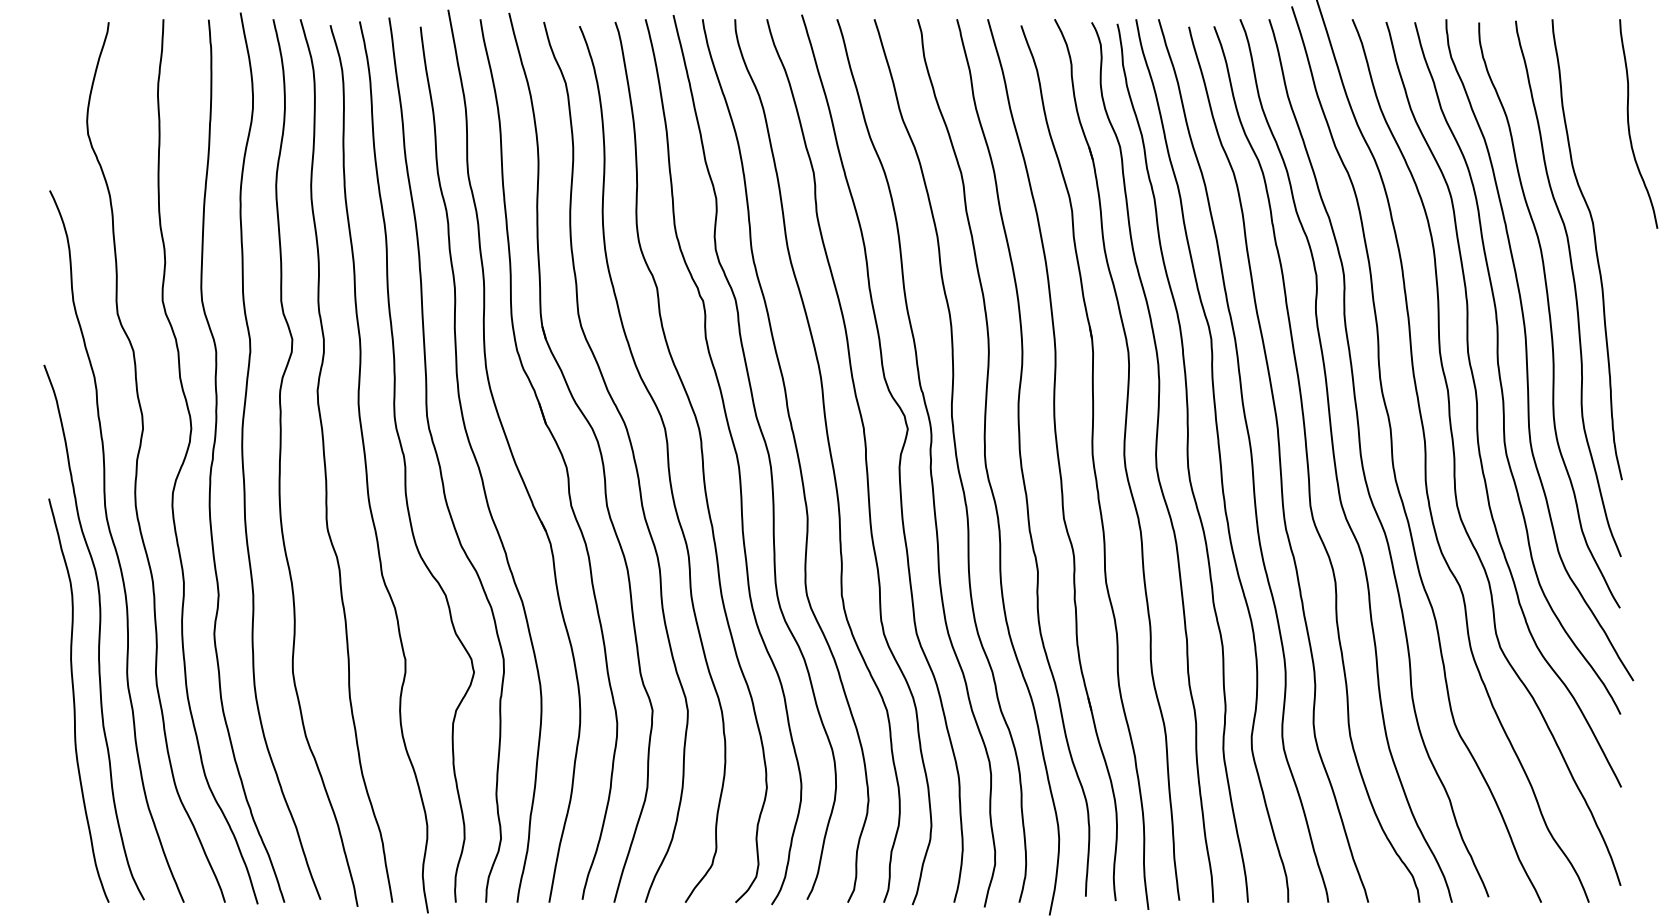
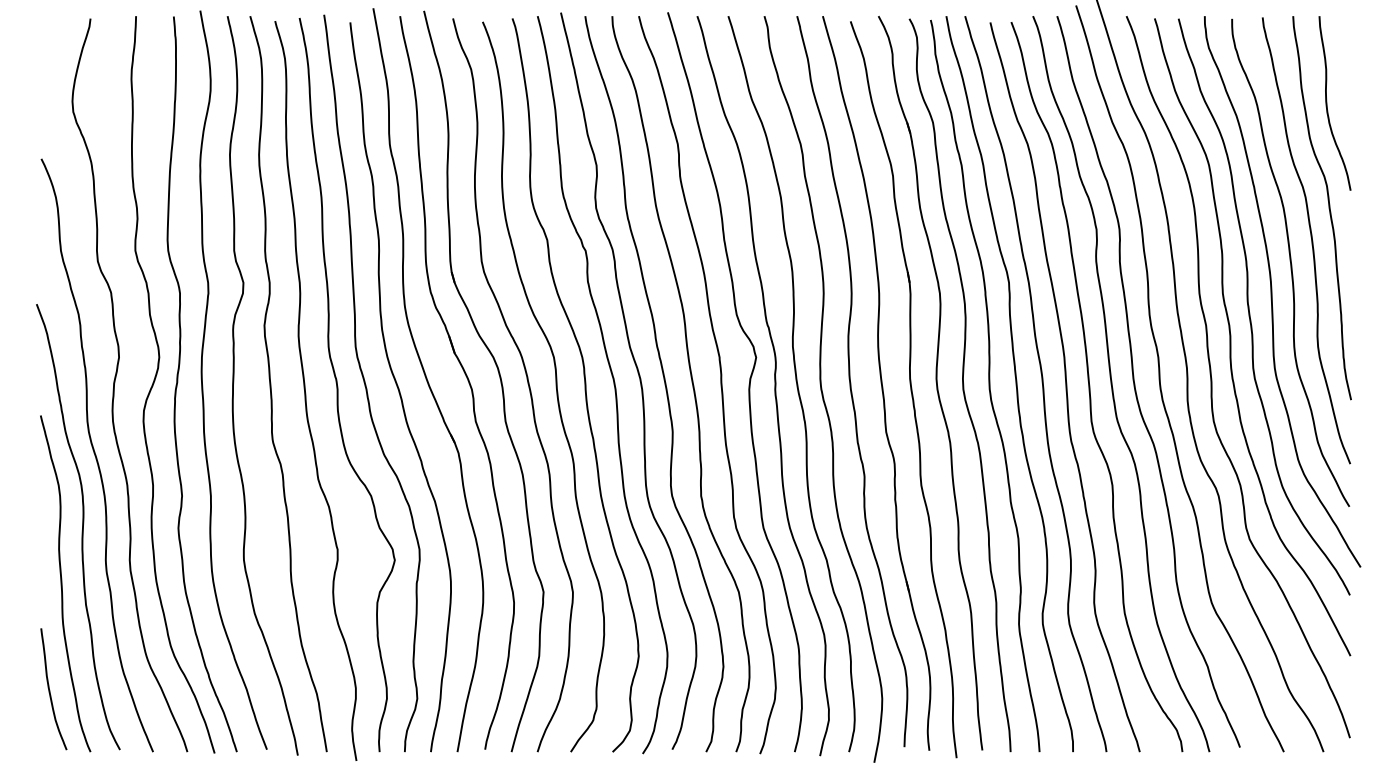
curve: (1629, 124) -> (1327, 103), moved
curve: (60, 828) -> (50, 690), added

